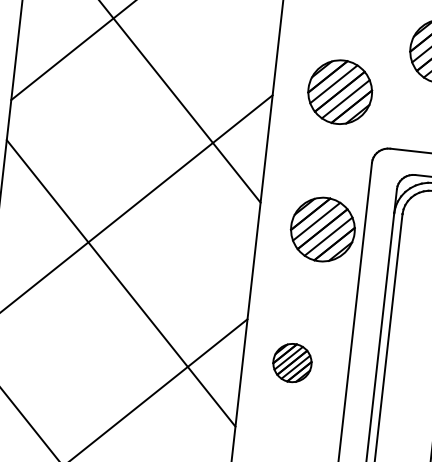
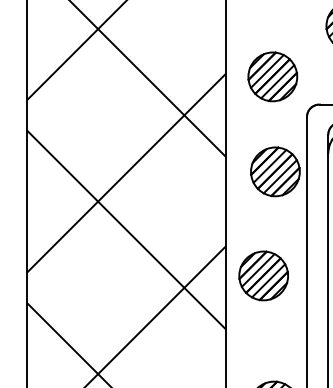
part: (339, 91) -> (272, 76), moved
part: (292, 362) -> (263, 275), size x1.67

